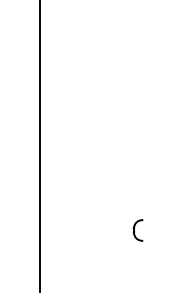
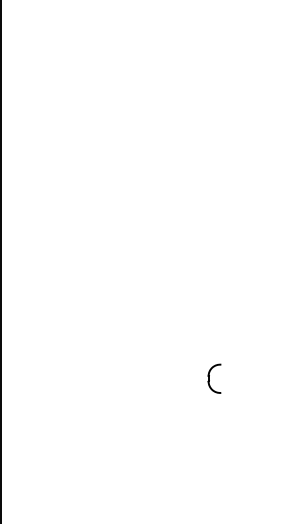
part: (137, 230) -> (213, 378), size x0.62

